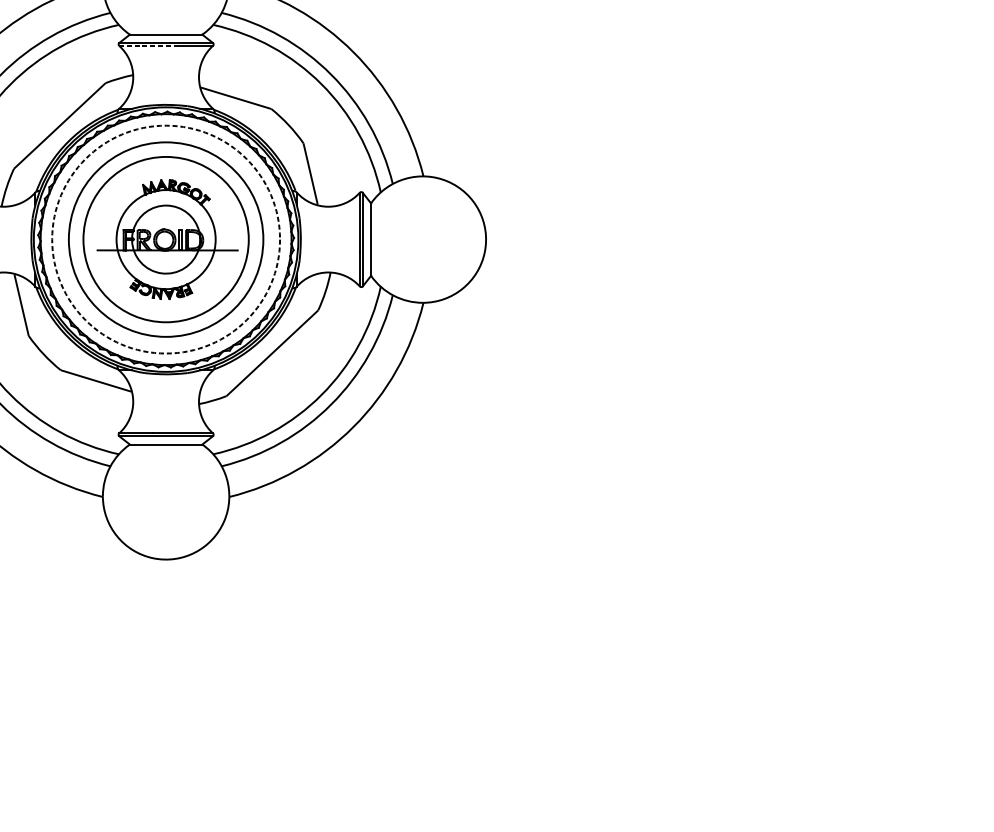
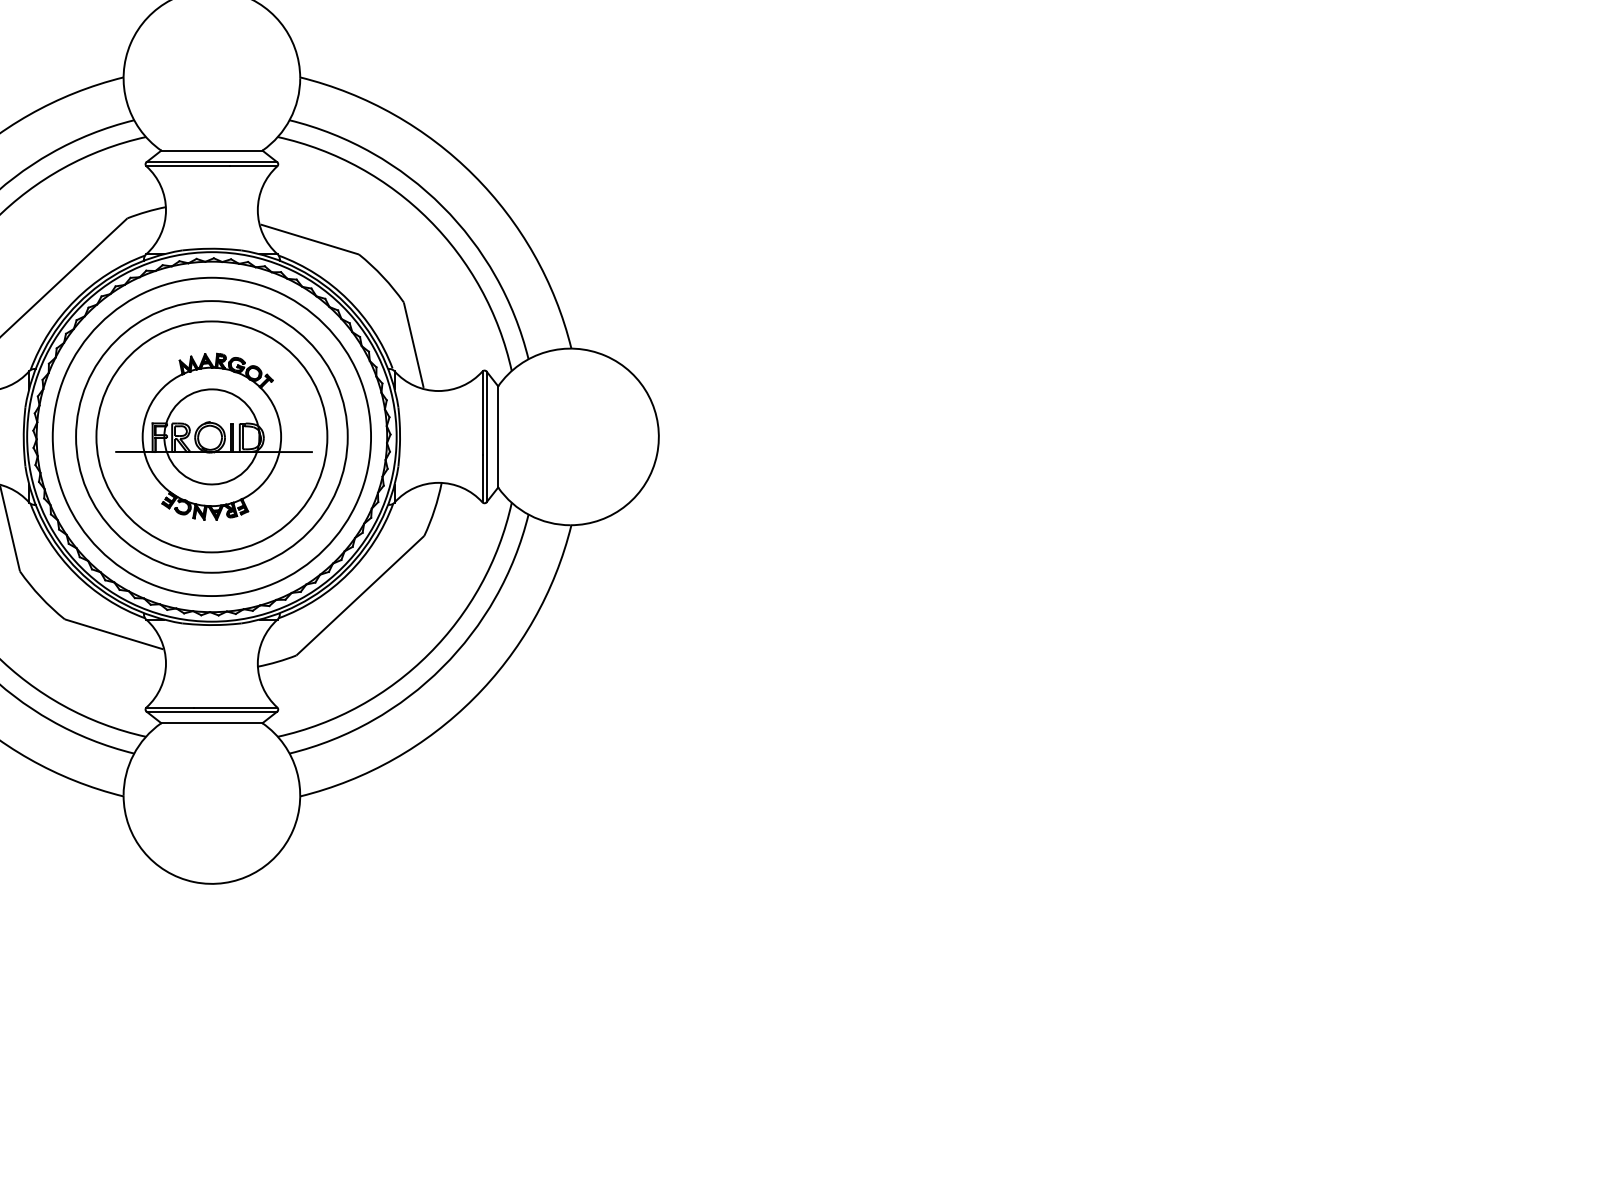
line: (149, 46) -> (188, 166), dashed -> solid
circle: (165, 239) -> (211, 436), dashed -> solid

